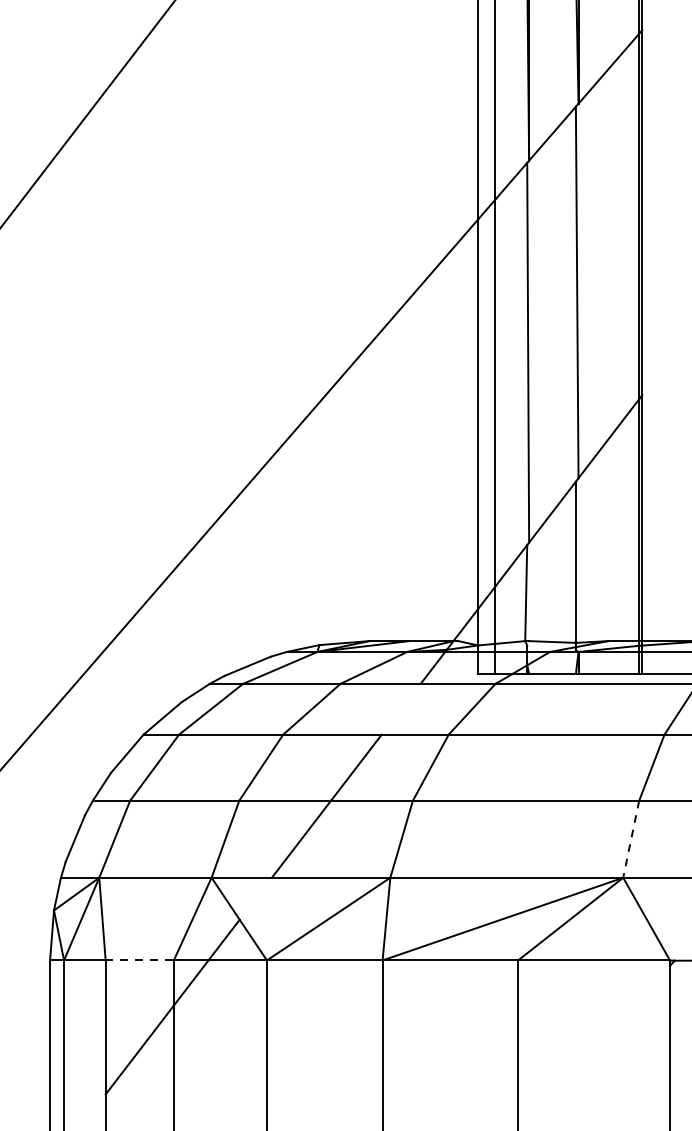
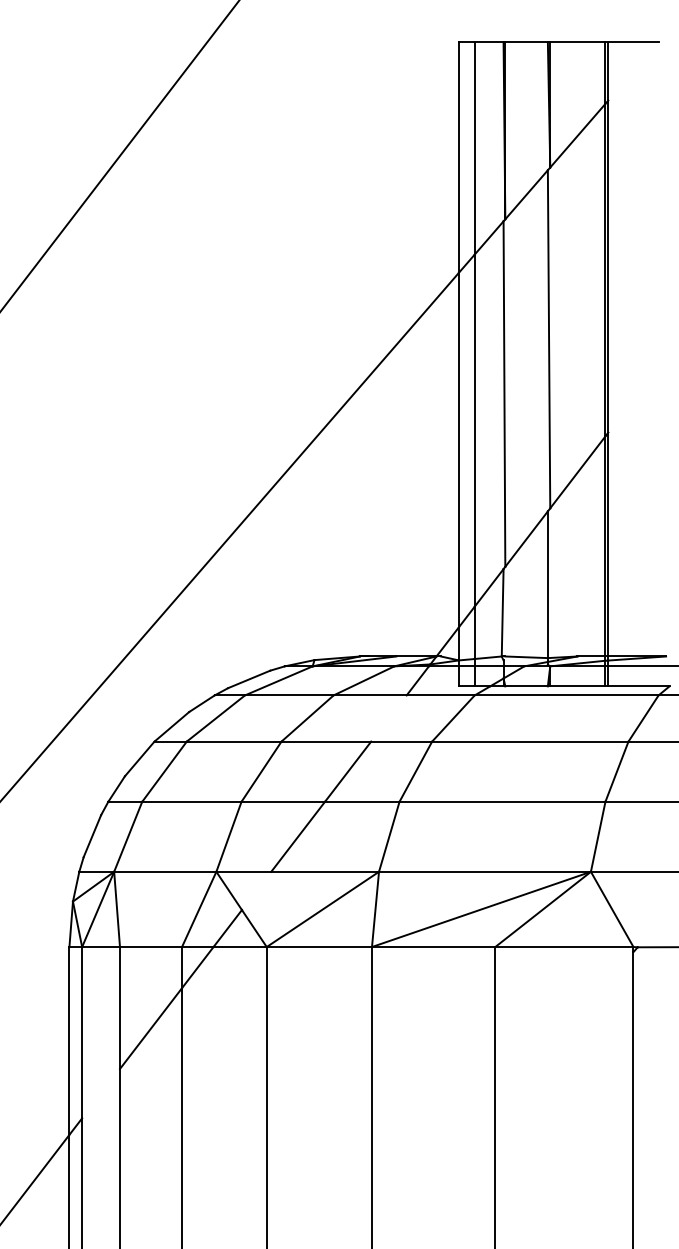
line: (631, 838) -> (598, 836), dashed -> solid
line: (140, 960) -> (151, 947), dashed -> solid

